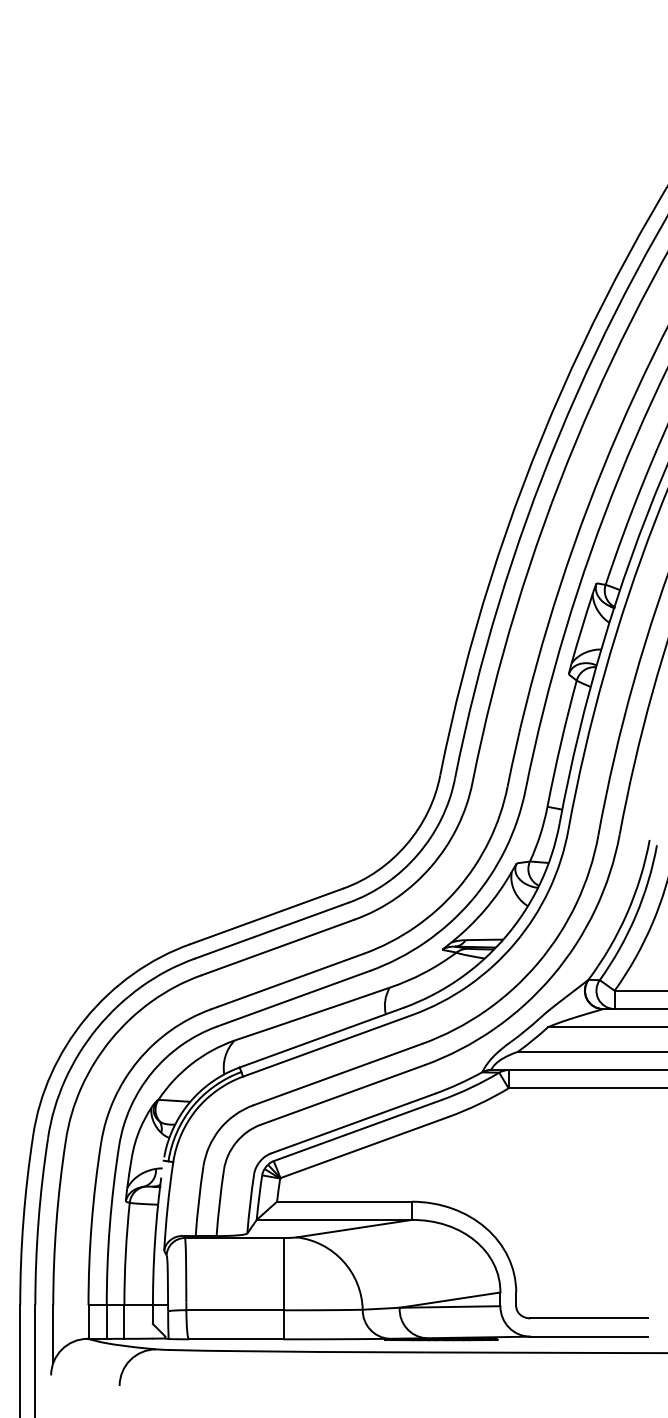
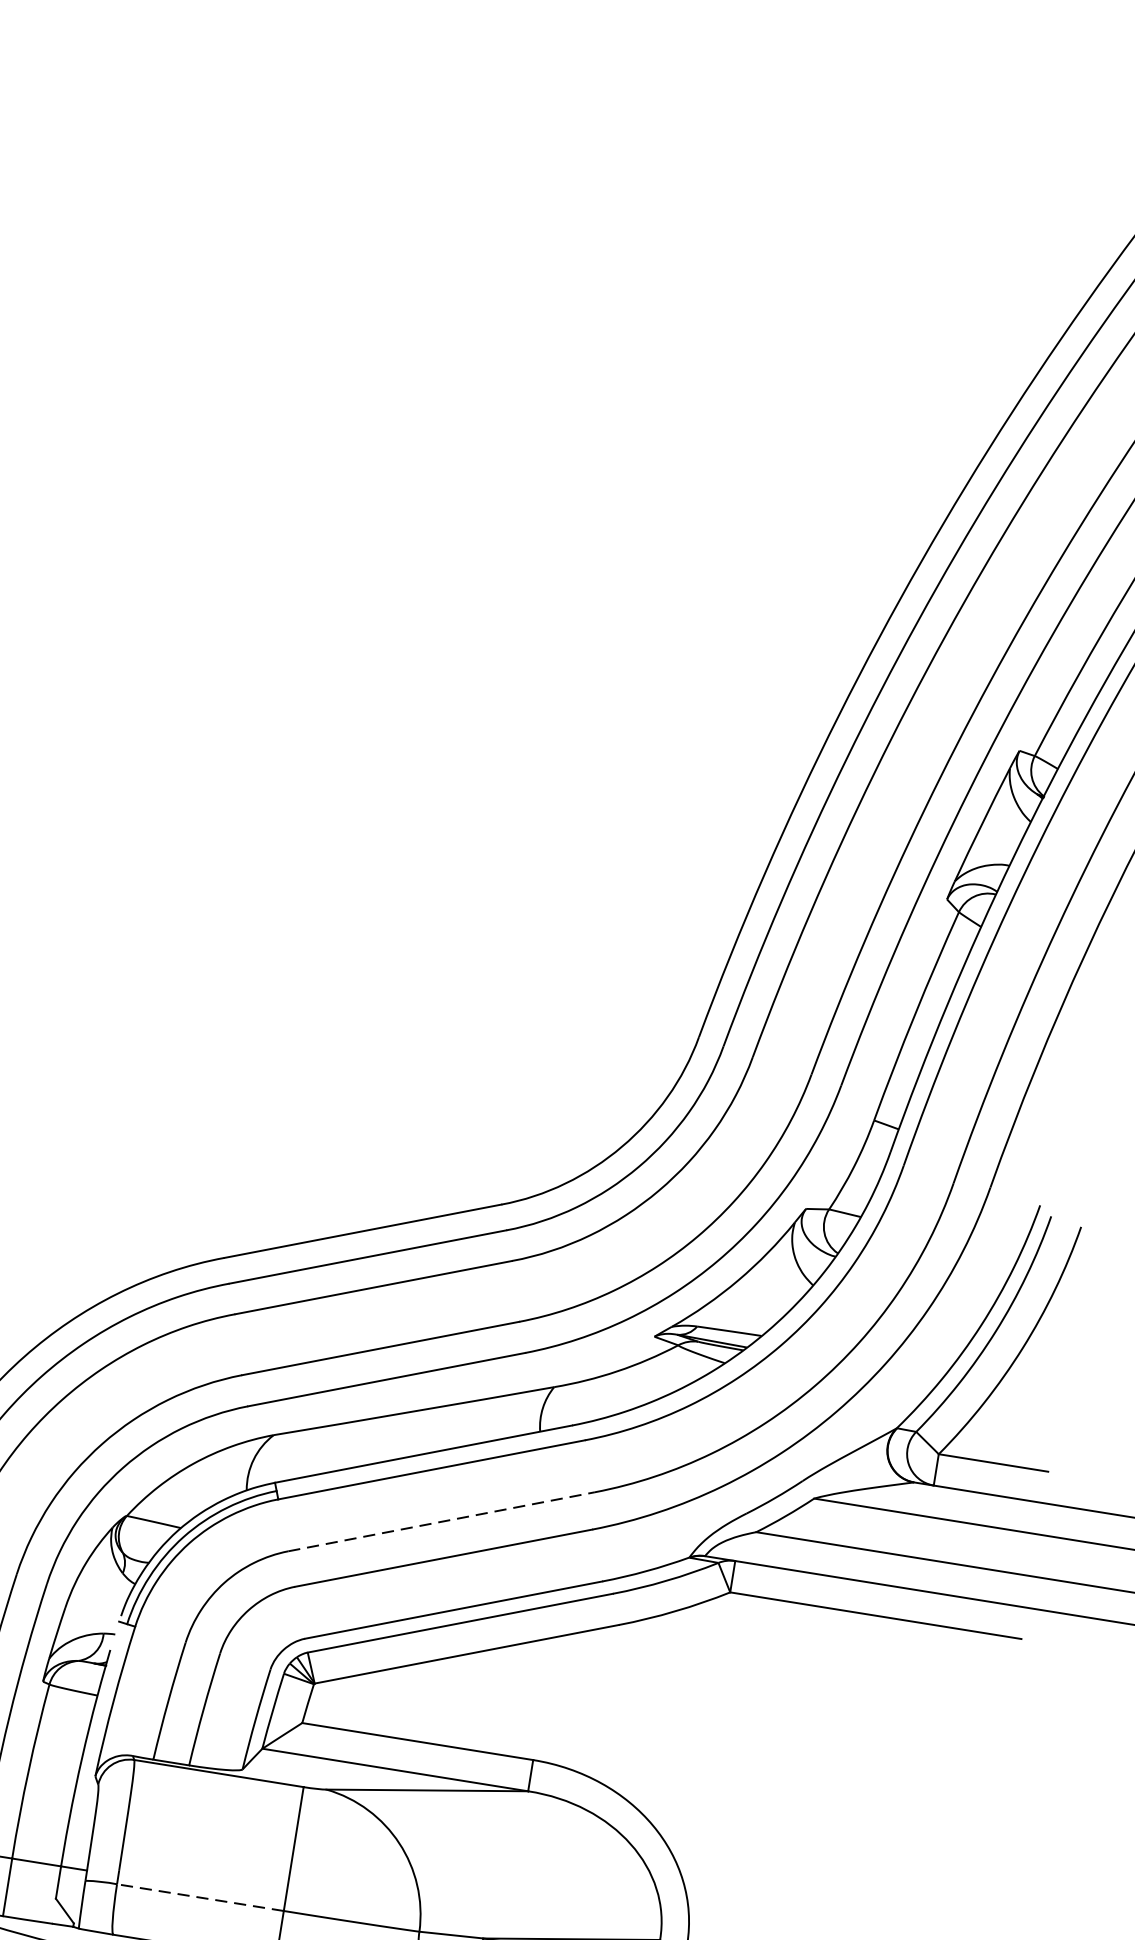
line: (337, 1074) -> (440, 1521), solid -> dashed
line: (235, 1310) -> (201, 1898), solid -> dashed

